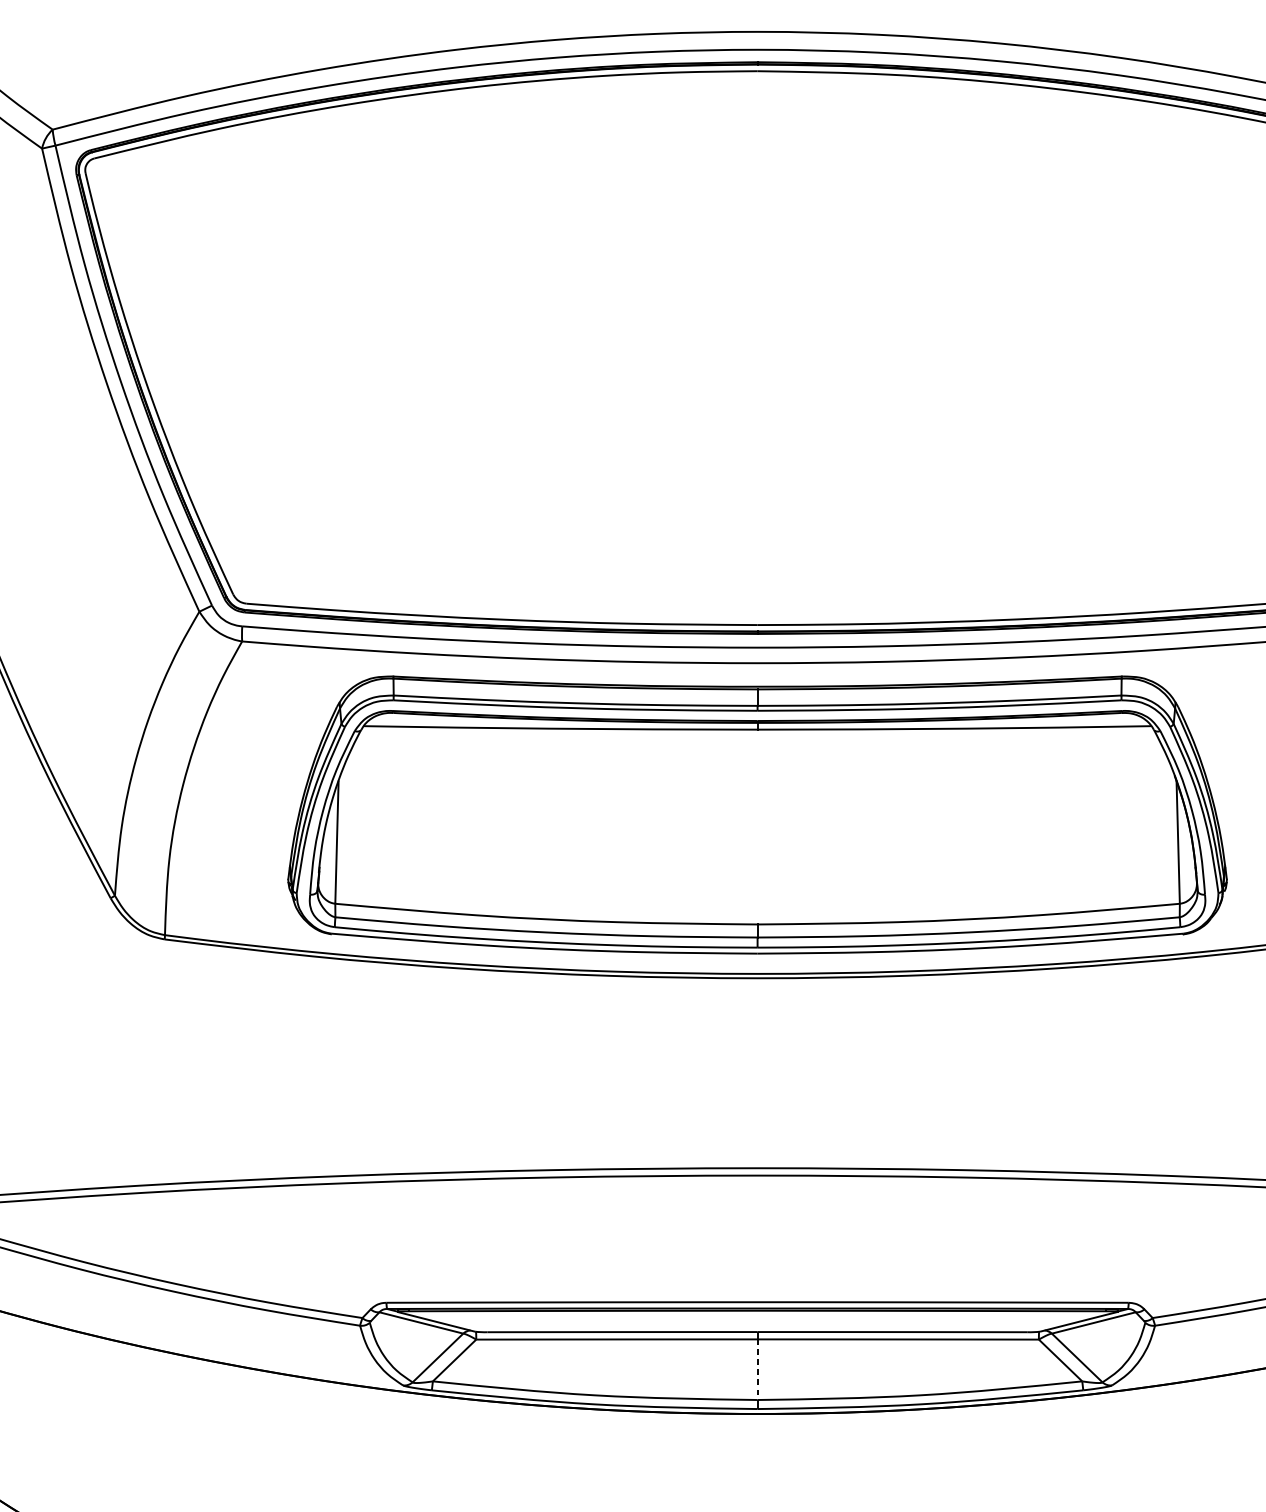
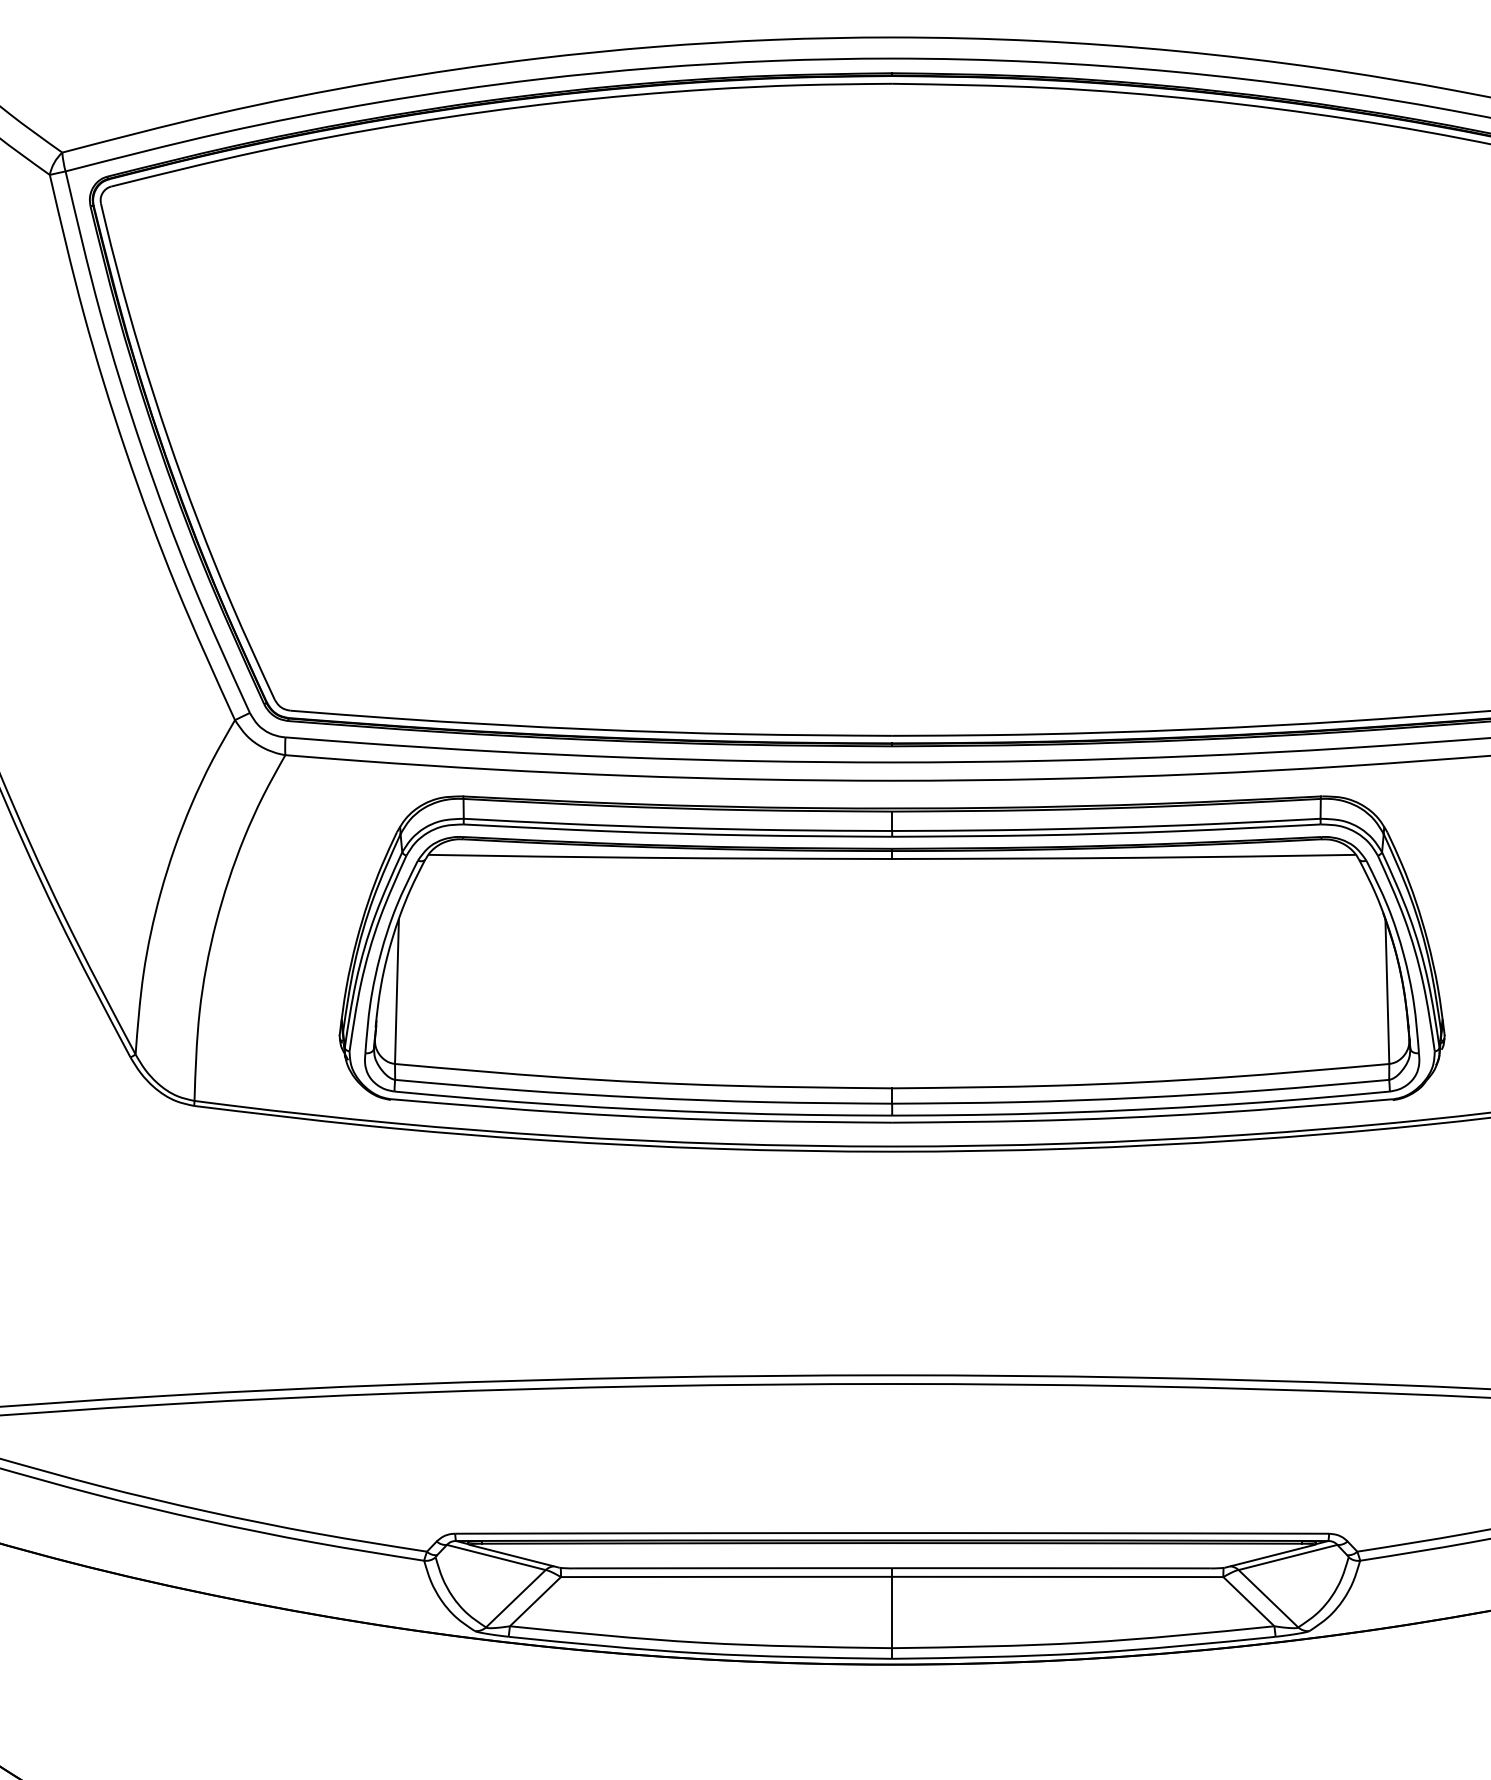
line: (757, 1369) -> (892, 1612), dashed -> solid

